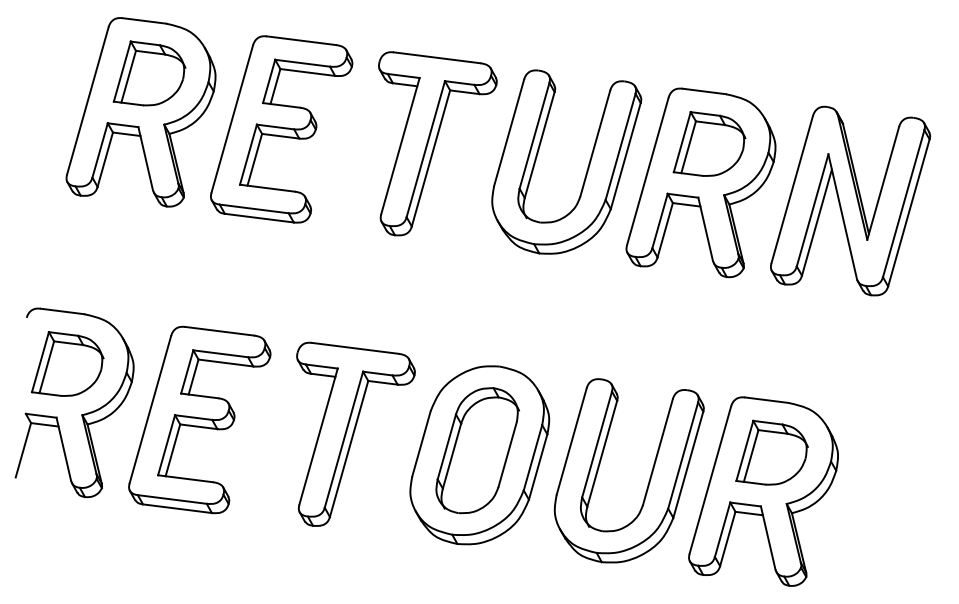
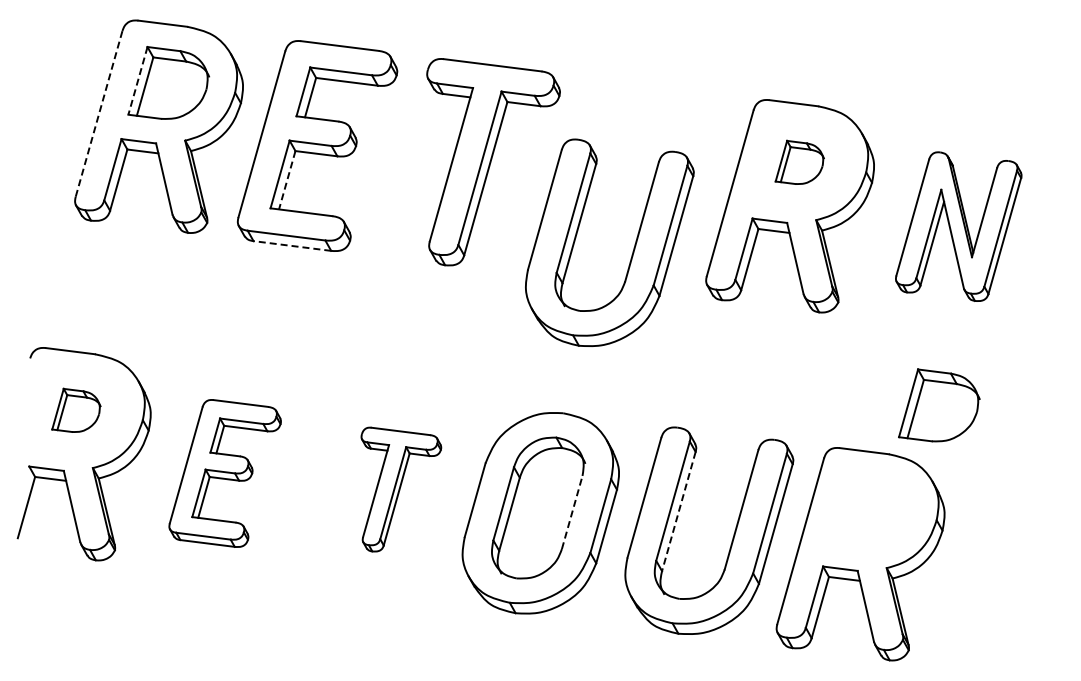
line: (121, 72) -> (137, 81), solid -> dashed
line: (88, 100) -> (99, 113), solid -> dashed
part: (709, 144) -> (799, 162), size x0.6
line: (255, 160) -> (287, 180), solid -> dashed
part: (587, 166) -> (633, 247), moved
part: (850, 200) -> (958, 226), size x0.7
line: (258, 217) -> (291, 245), solid -> dashed
part: (67, 364) -> (76, 410), size x0.6
part: (199, 420) -> (224, 473), size x0.7
part: (356, 434) -> (401, 489), size x0.6
part: (772, 452) -> (939, 405), moved
line: (601, 453) -> (678, 511), solid -> dashed
line: (507, 454) -> (572, 512), solid -> dashed

